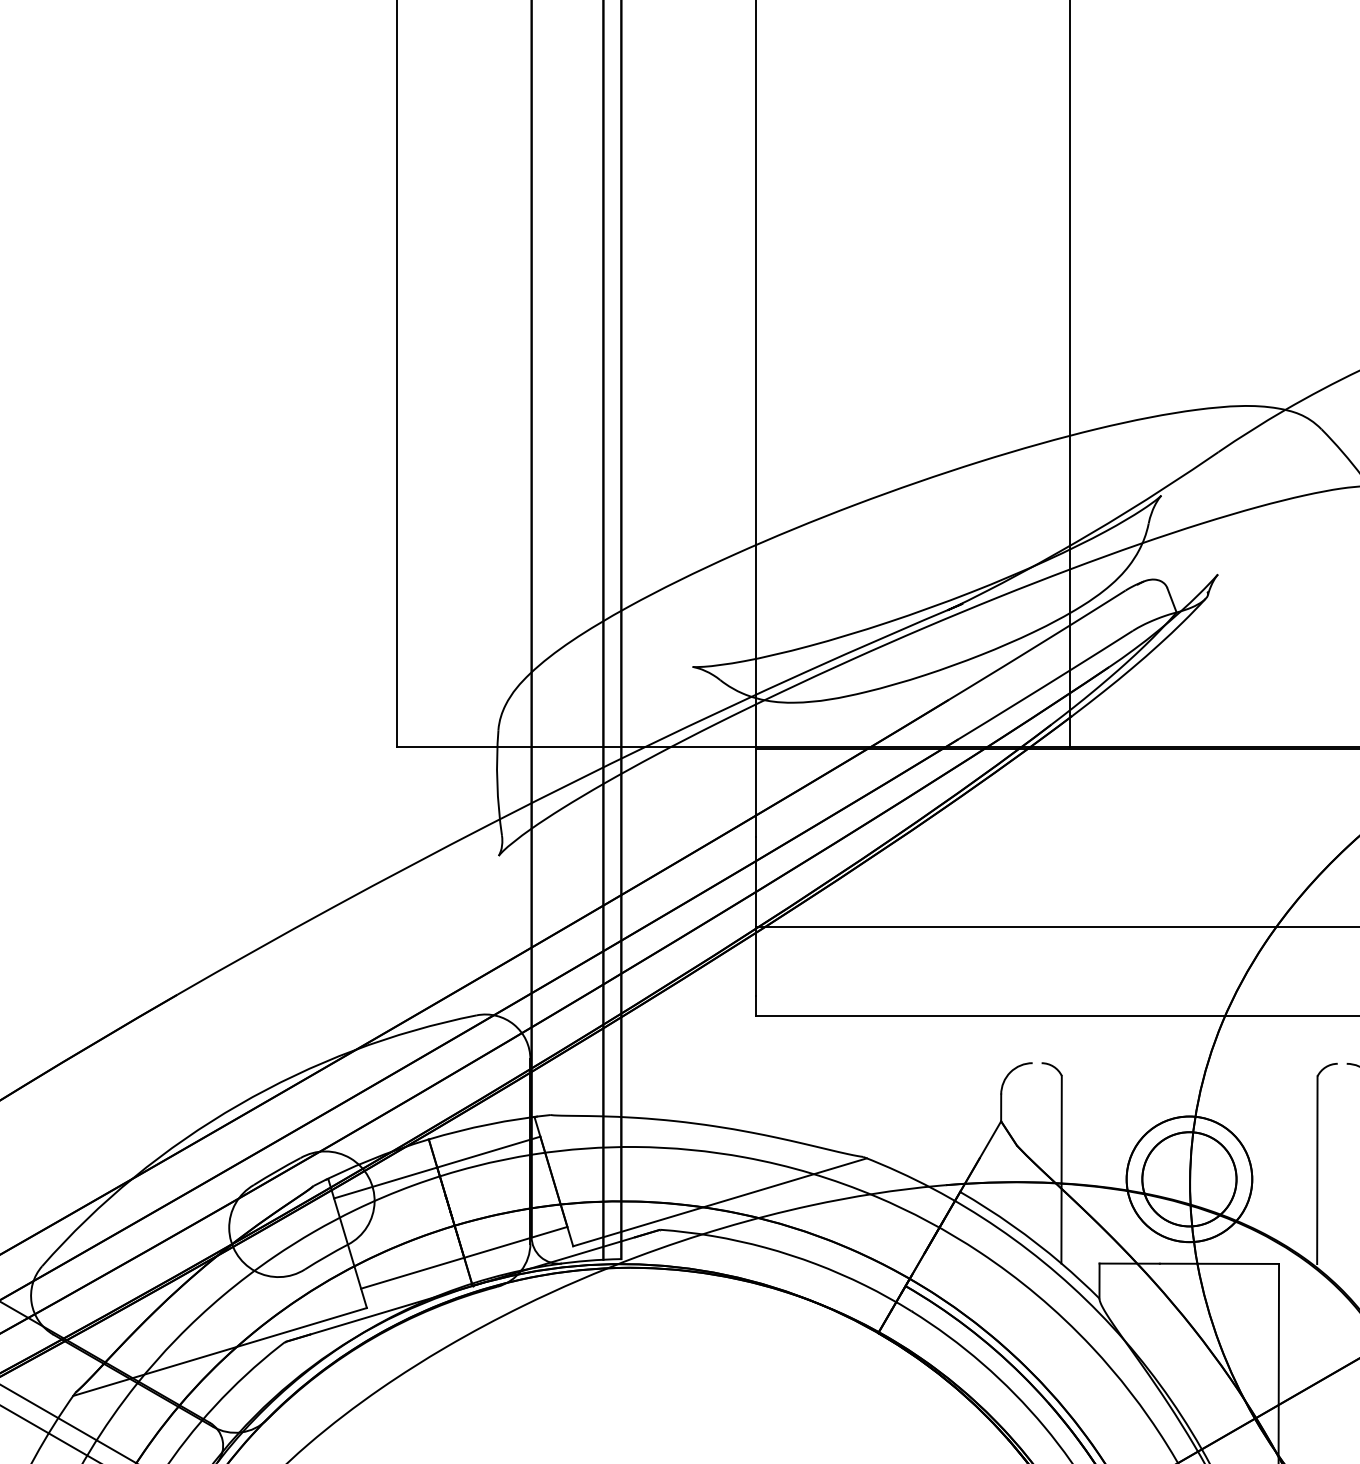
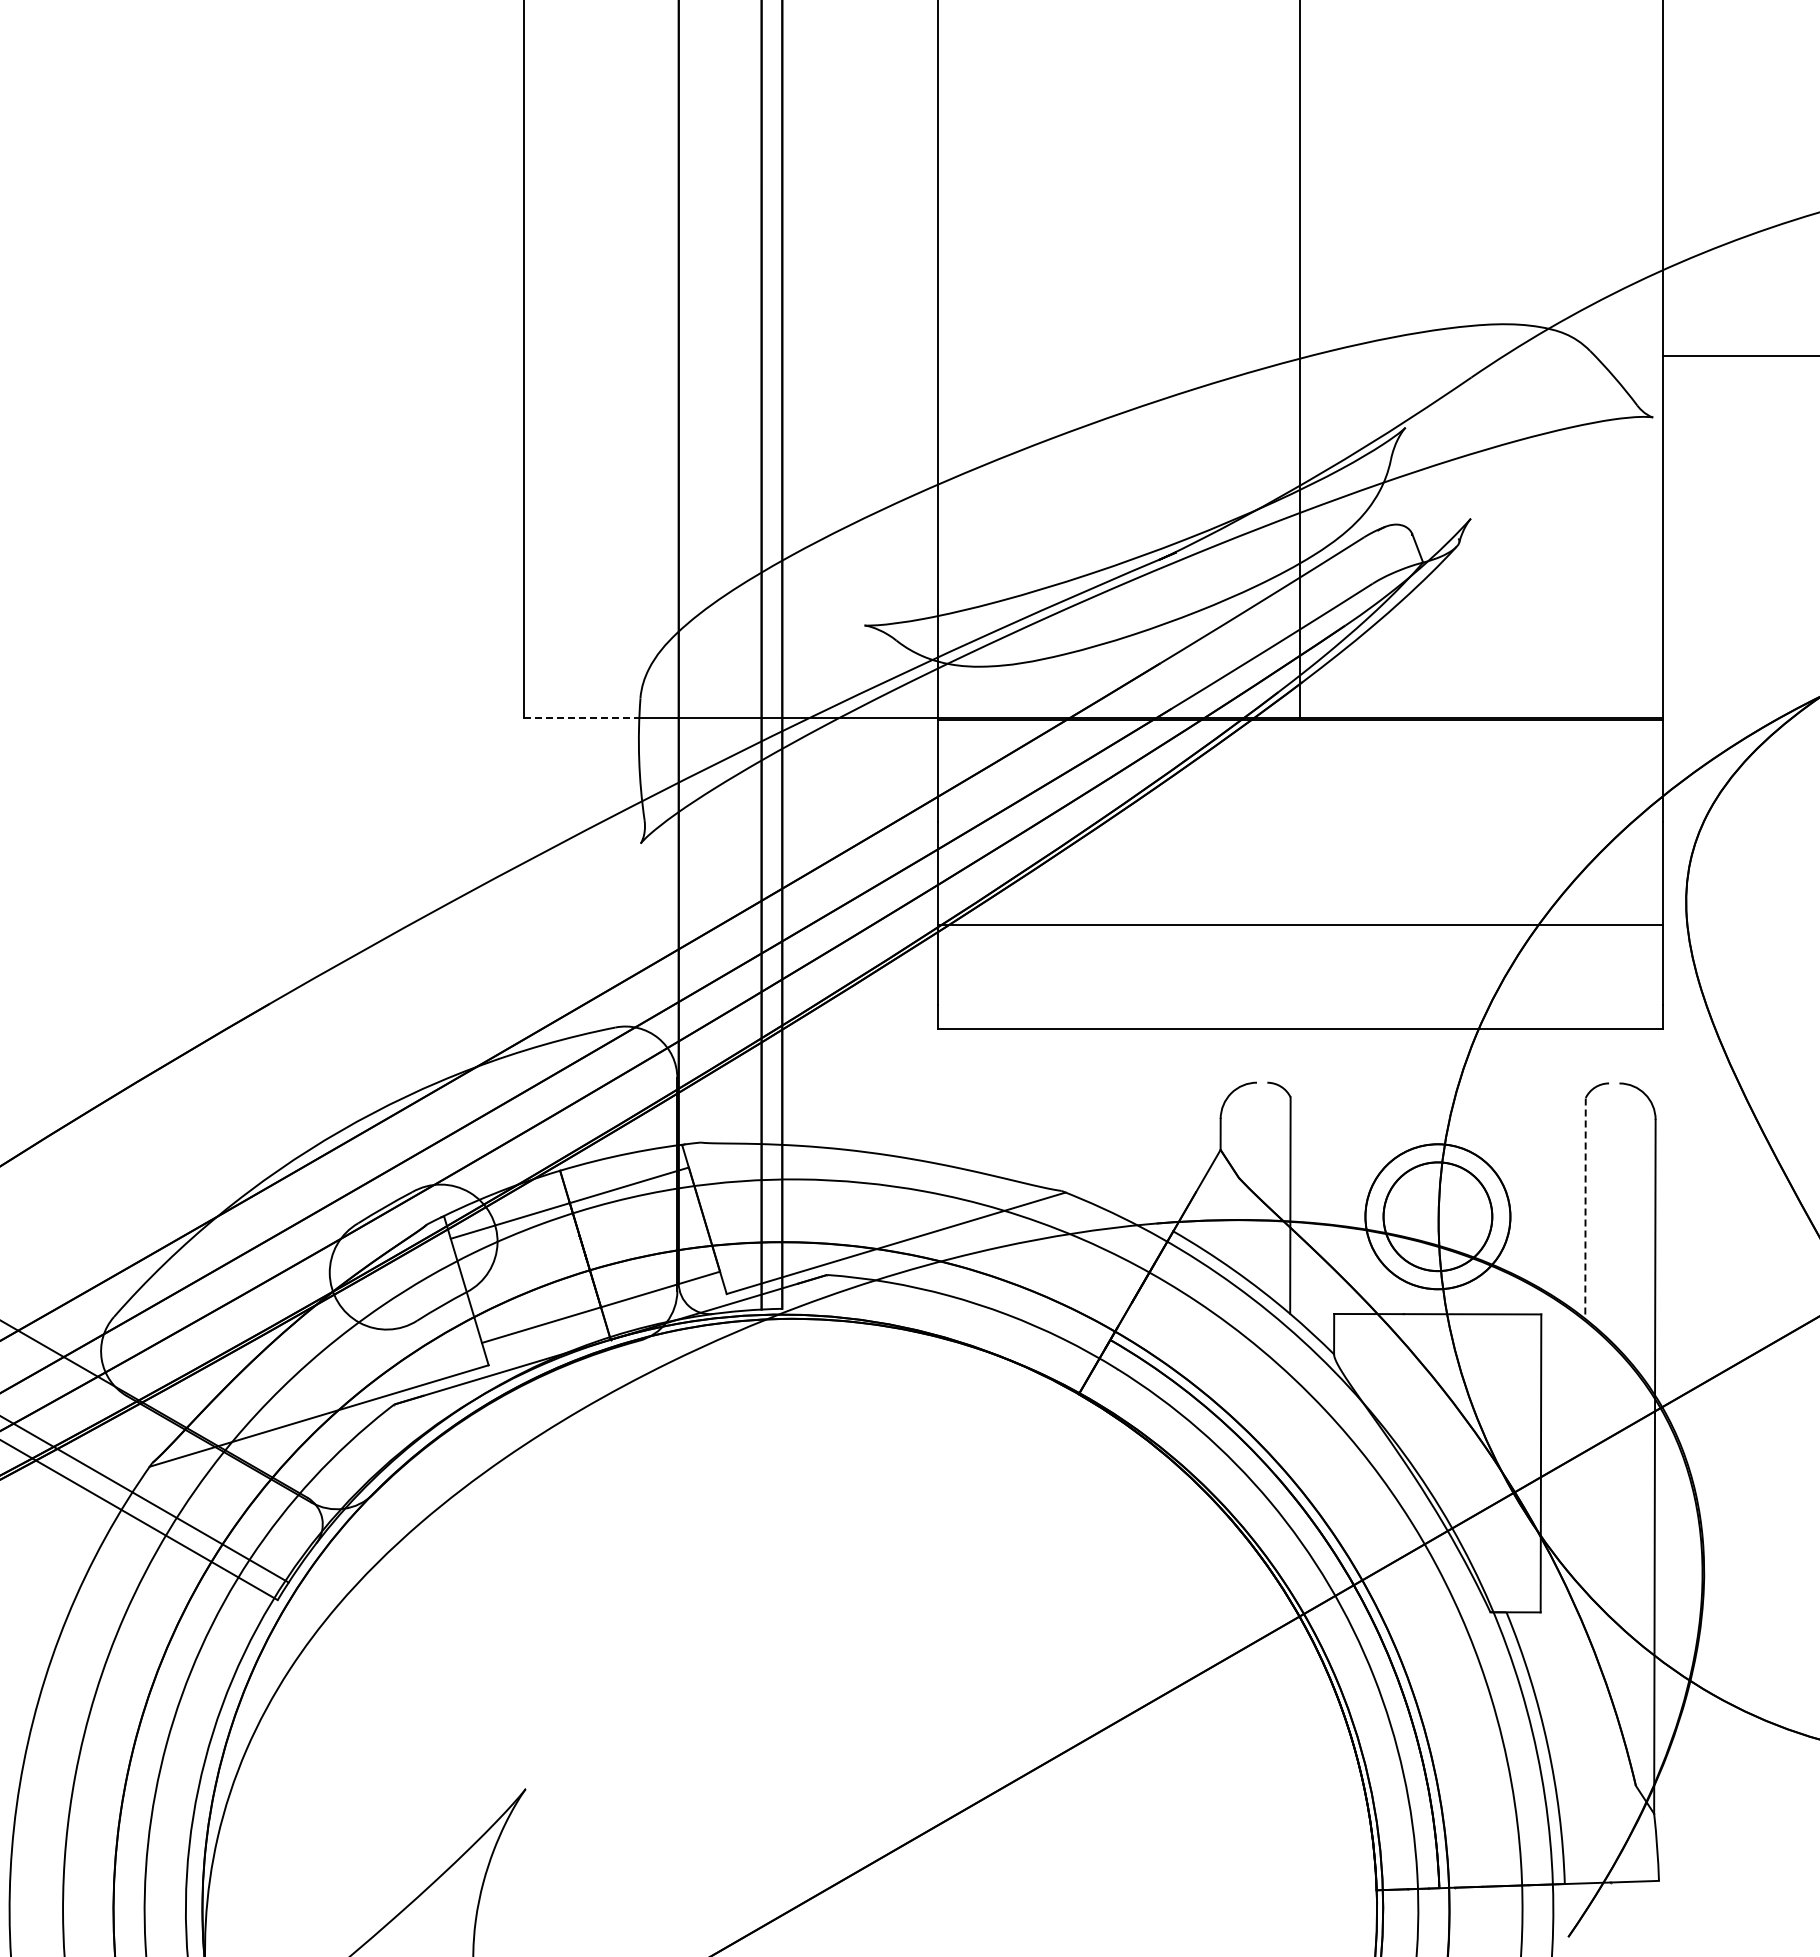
line: (447, 747) -> (581, 718), solid -> dashed
line: (1317, 1169) -> (1585, 1205), solid -> dashed

